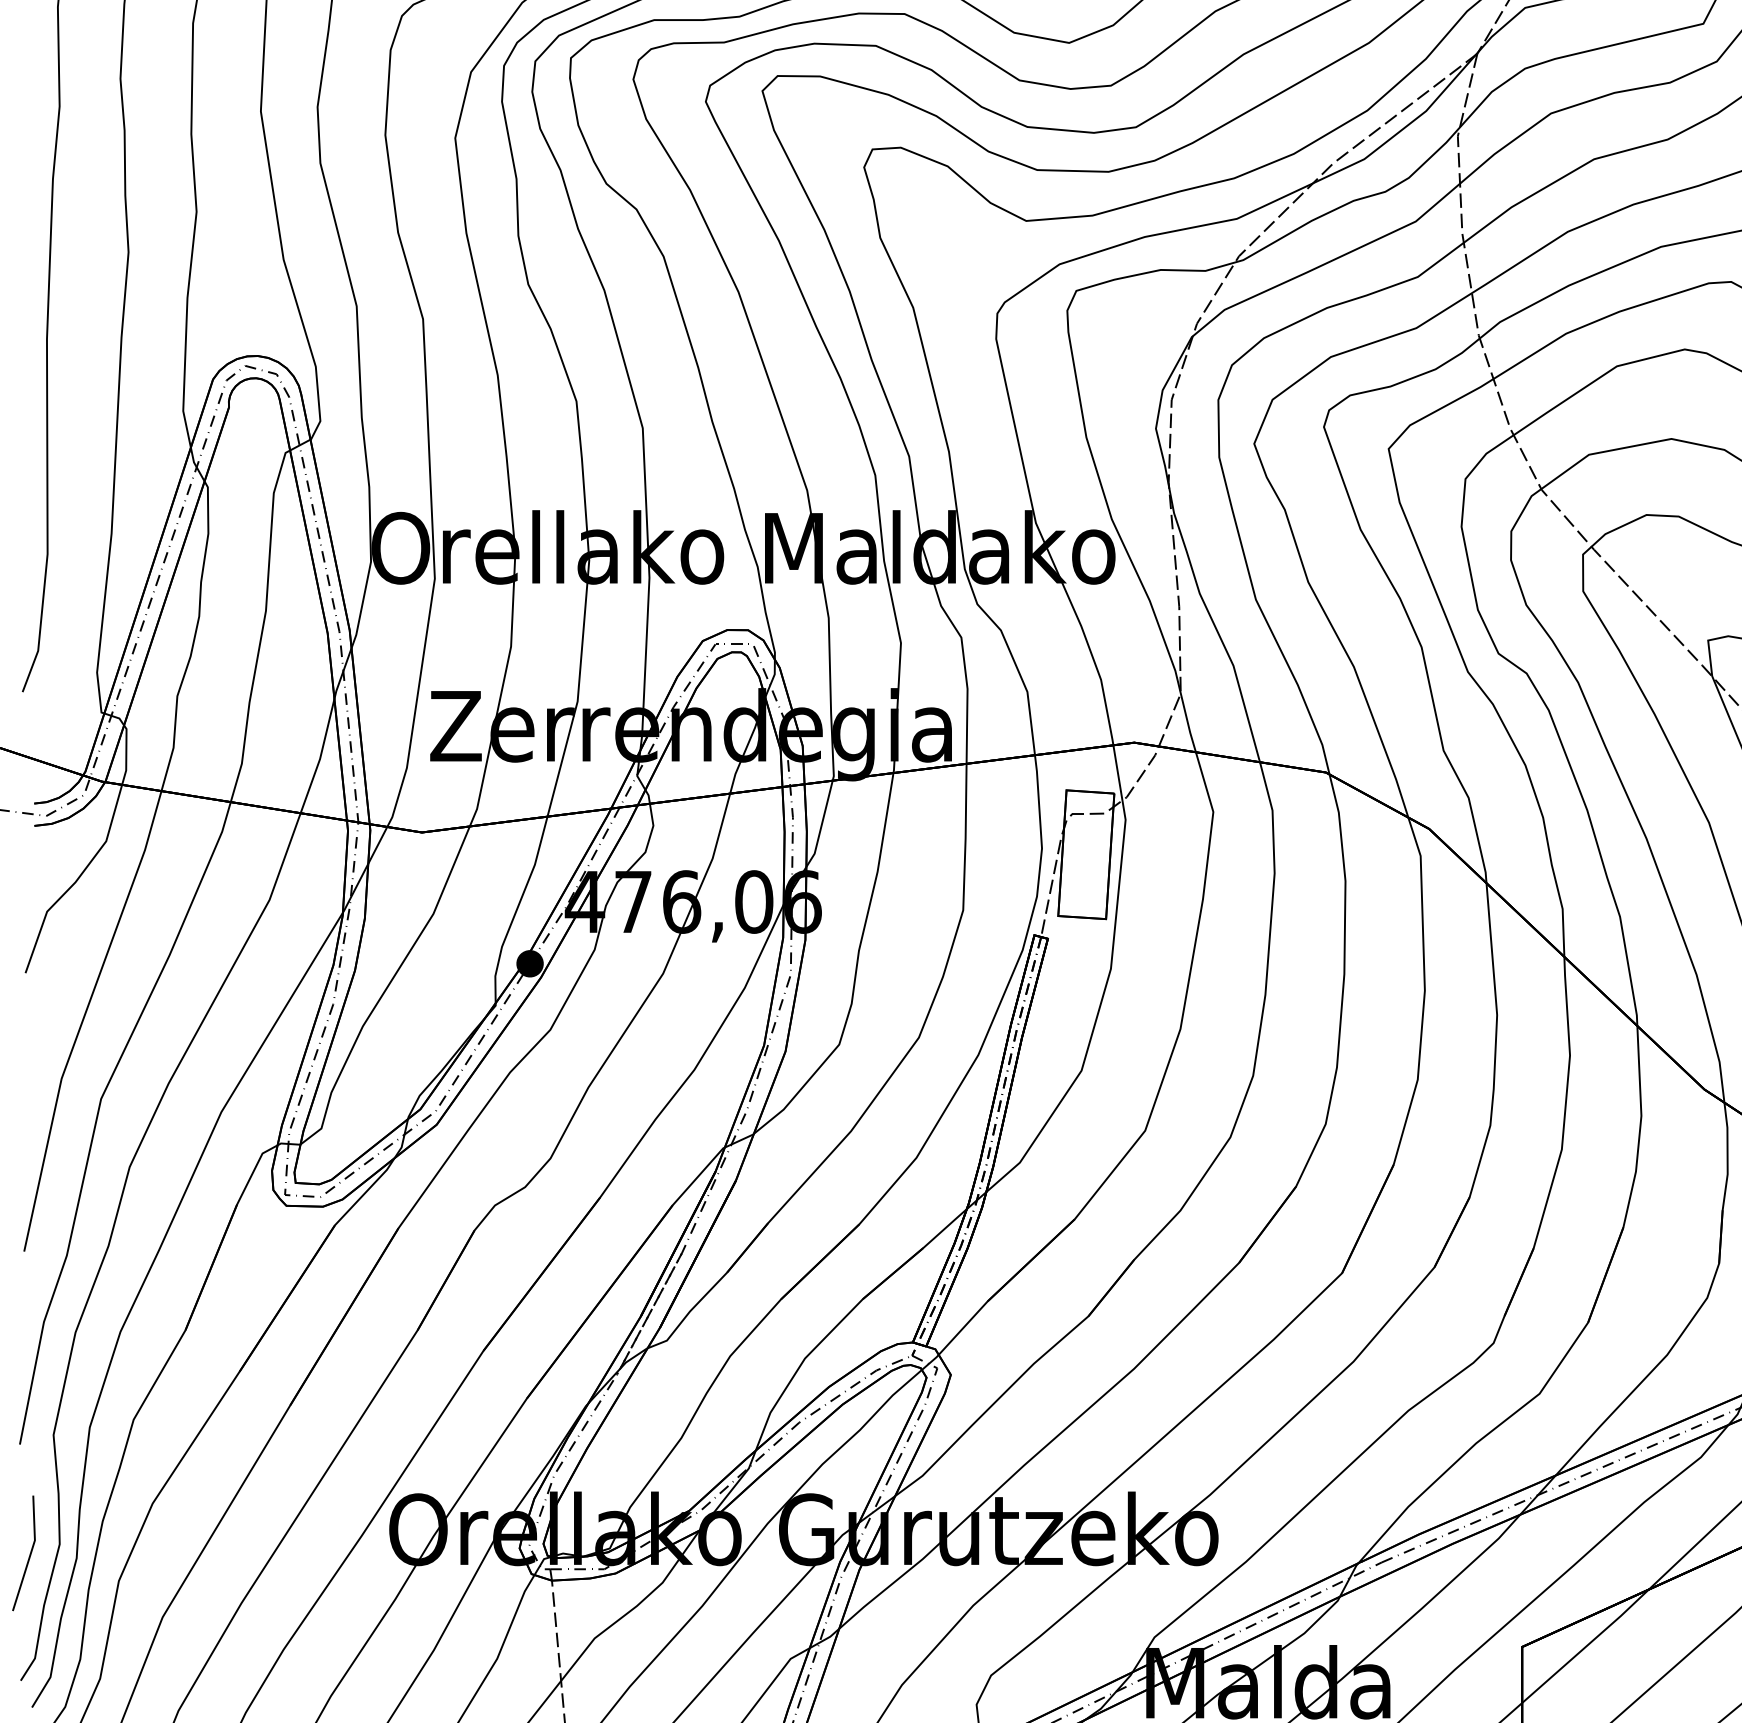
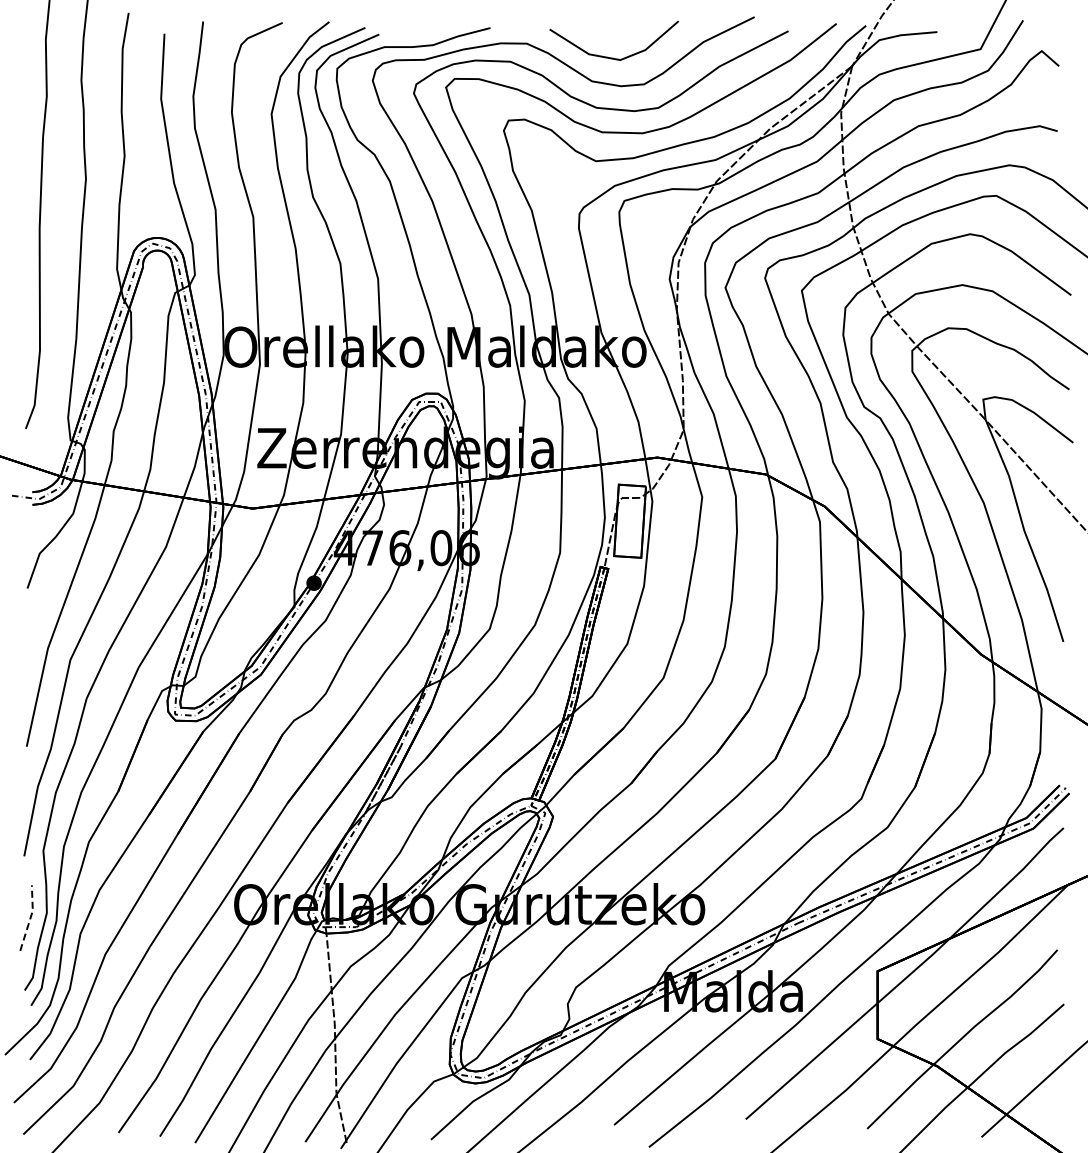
line: (30, 1554) -> (30, 918), solid -> dashed

